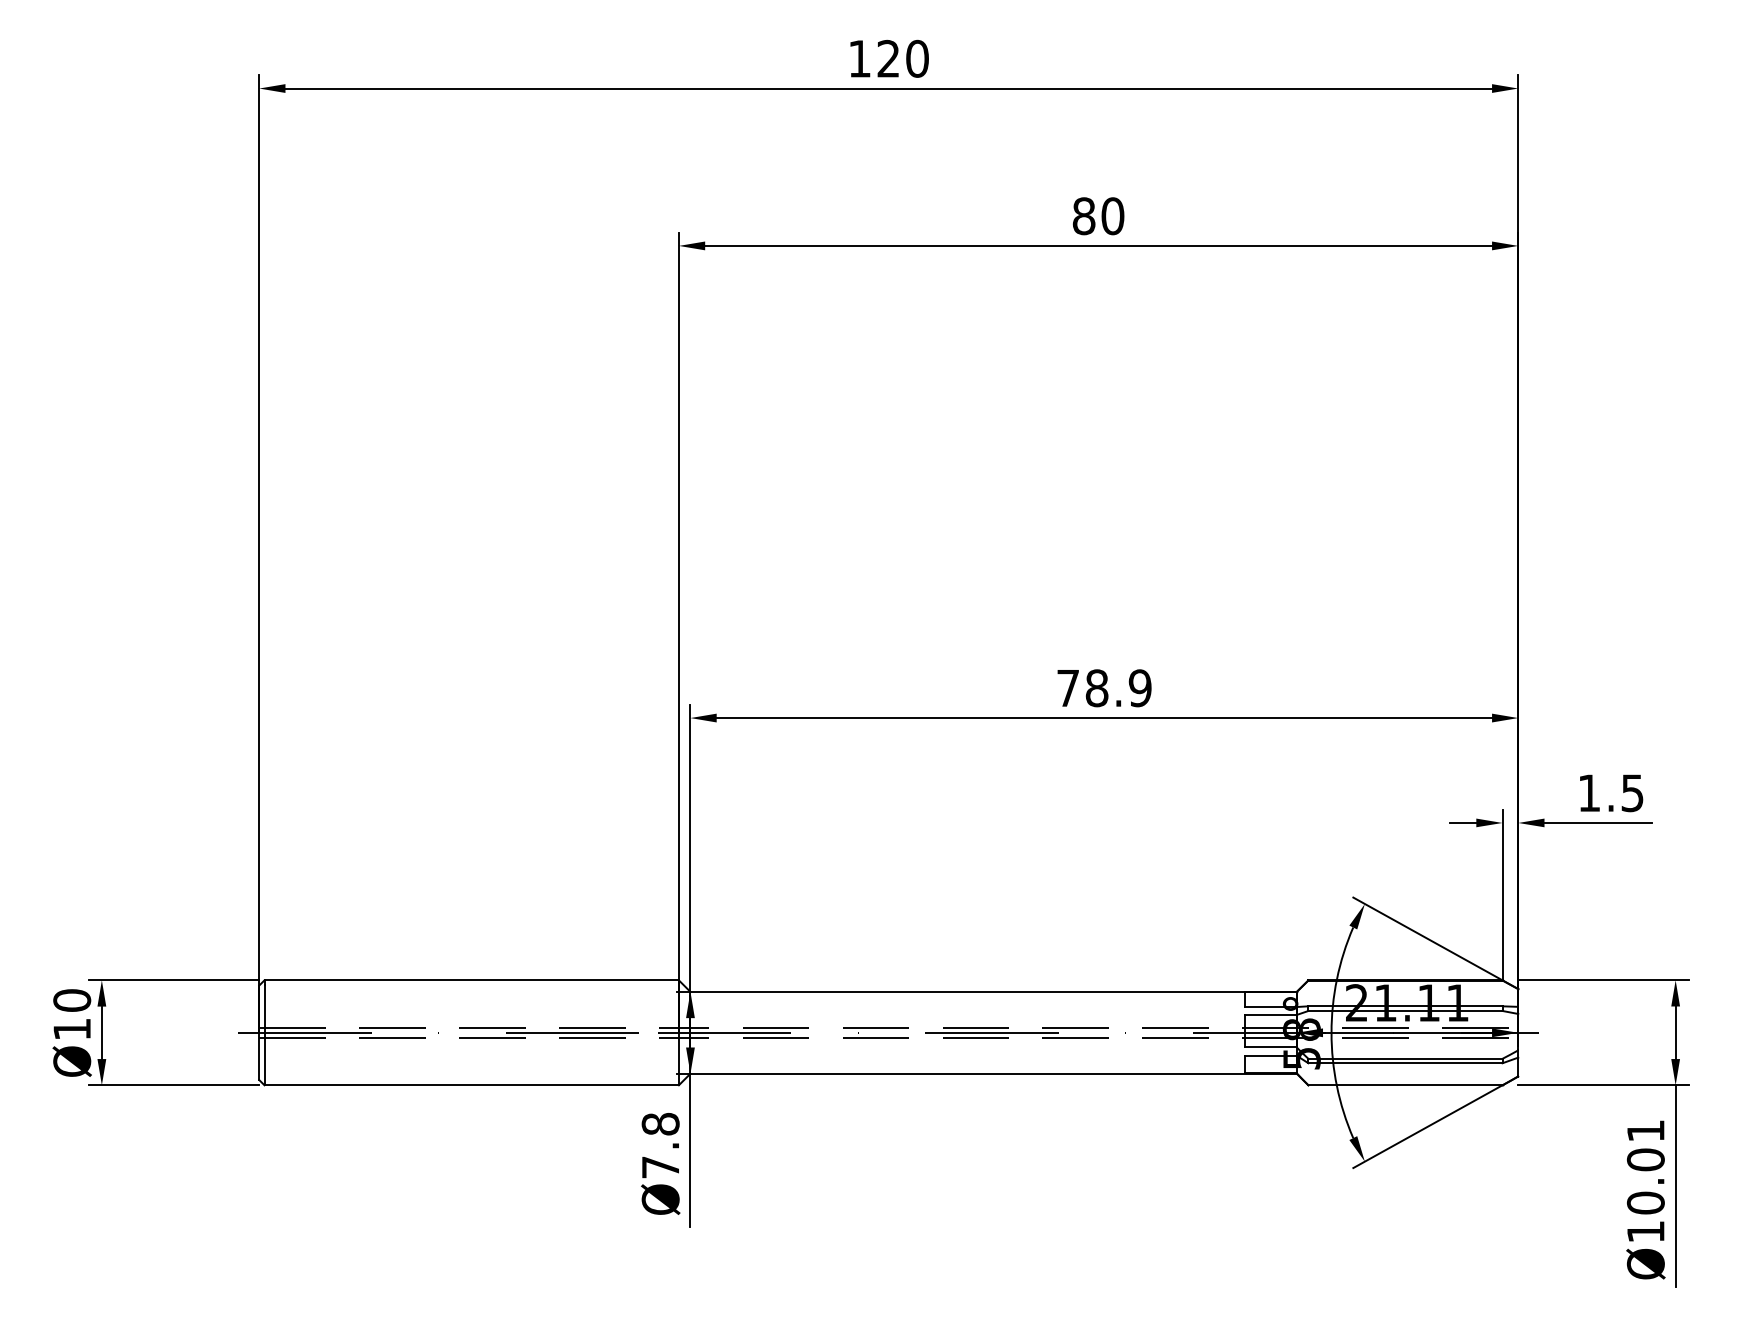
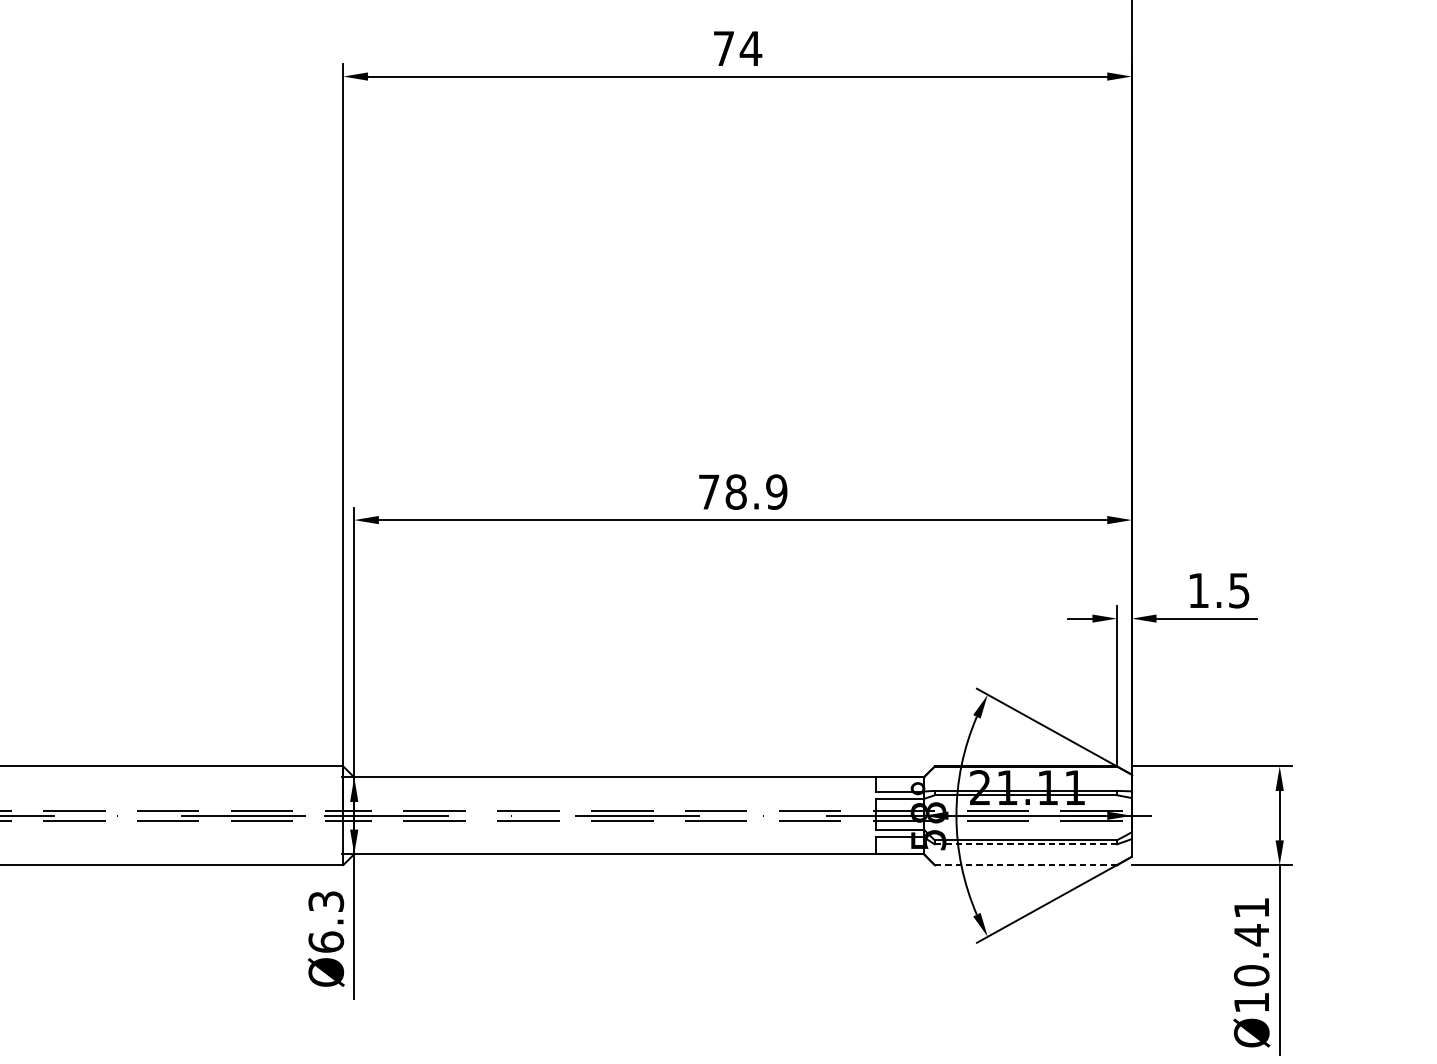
text: (1098, 216) -> (737, 48), 80 -> 74
line: (1404, 1063) -> (1024, 844), solid -> dashed
line: (1404, 1085) -> (1024, 865), solid -> dashed
text: (660, 1145) -> (326, 921), Ø7.8 -> Ø6.3
text: (1645, 1159) -> (1251, 934), Ø10.01 -> Ø10.41

